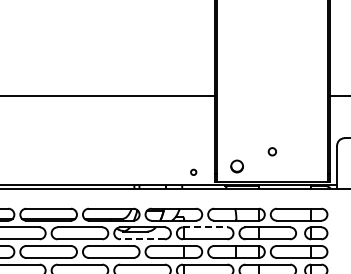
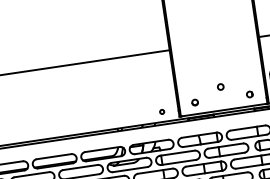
part: (236, 166) -> (194, 102), size x0.62
part: (307, 166) -> (249, 94), added
line: (205, 227) -> (177, 153), dashed -> solid
line: (142, 239) -> (130, 169), dashed -> solid

